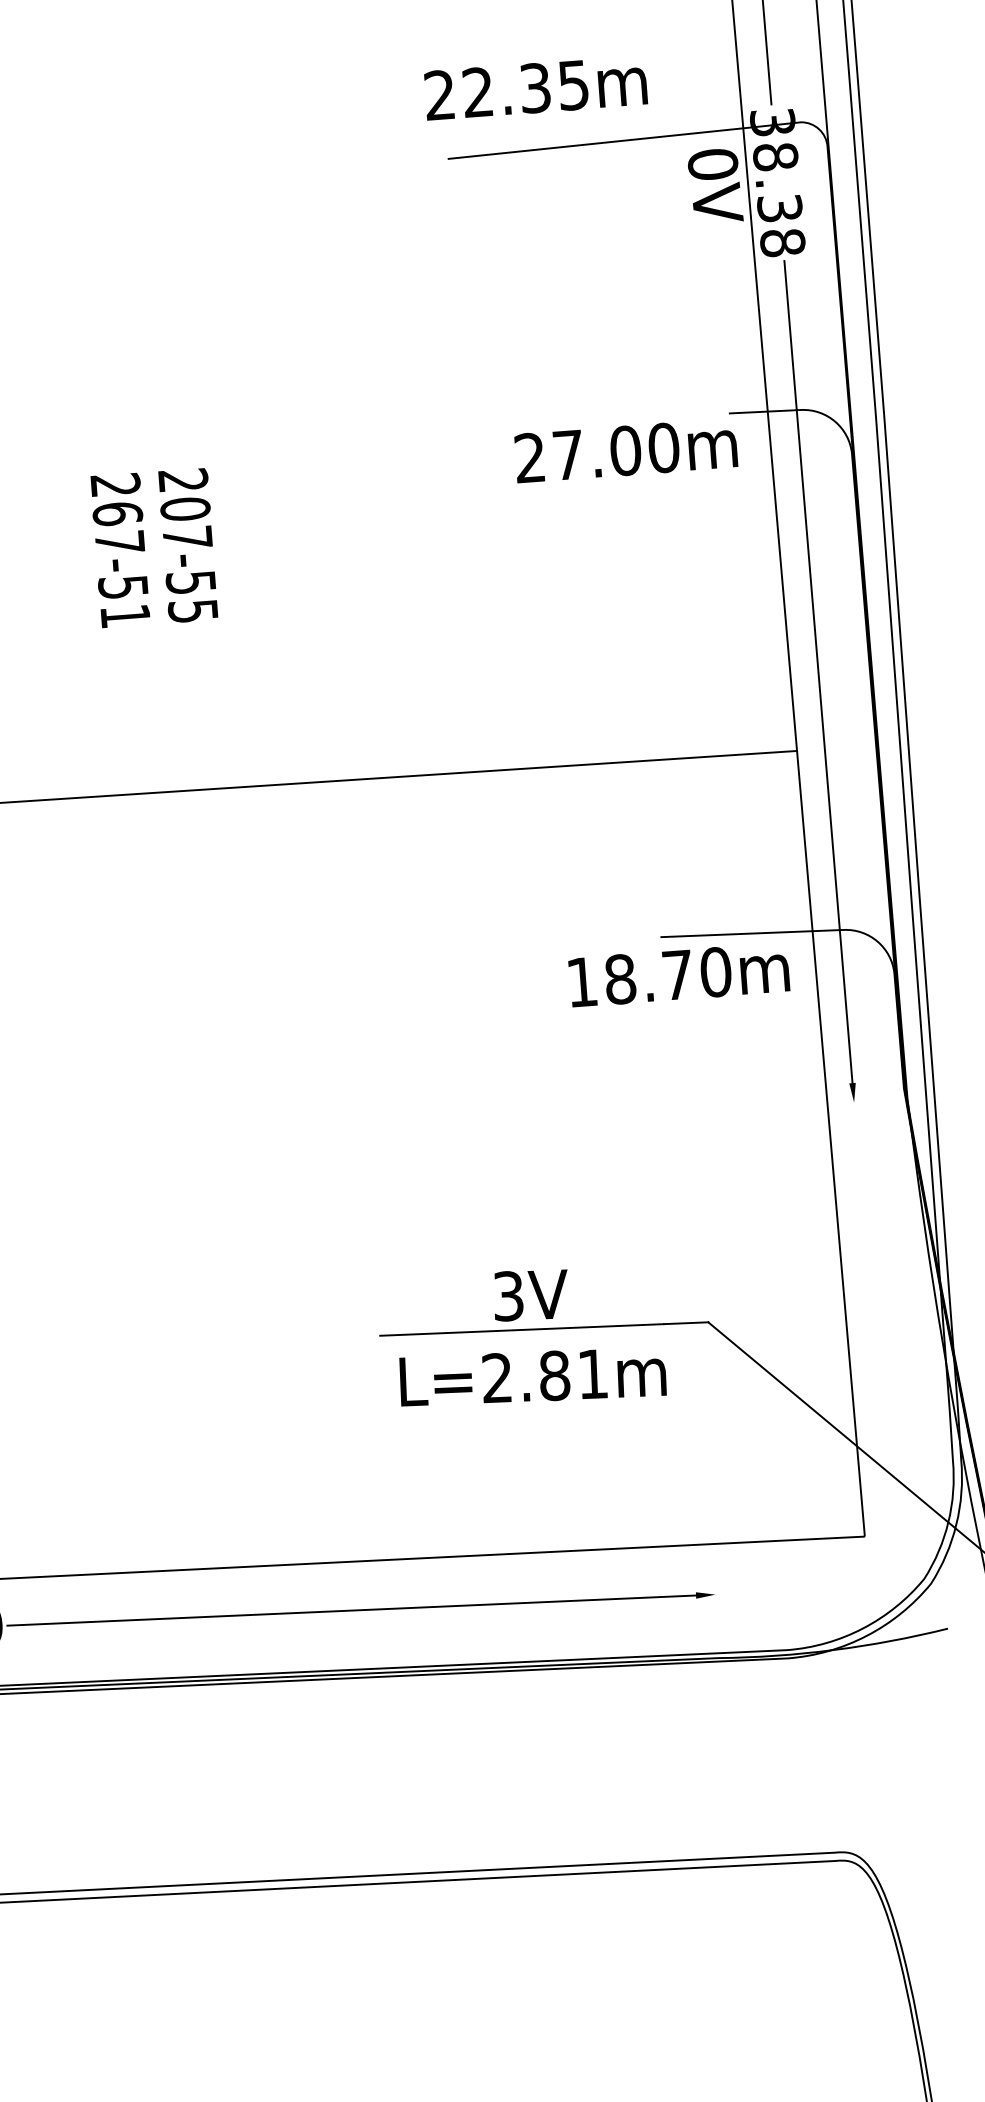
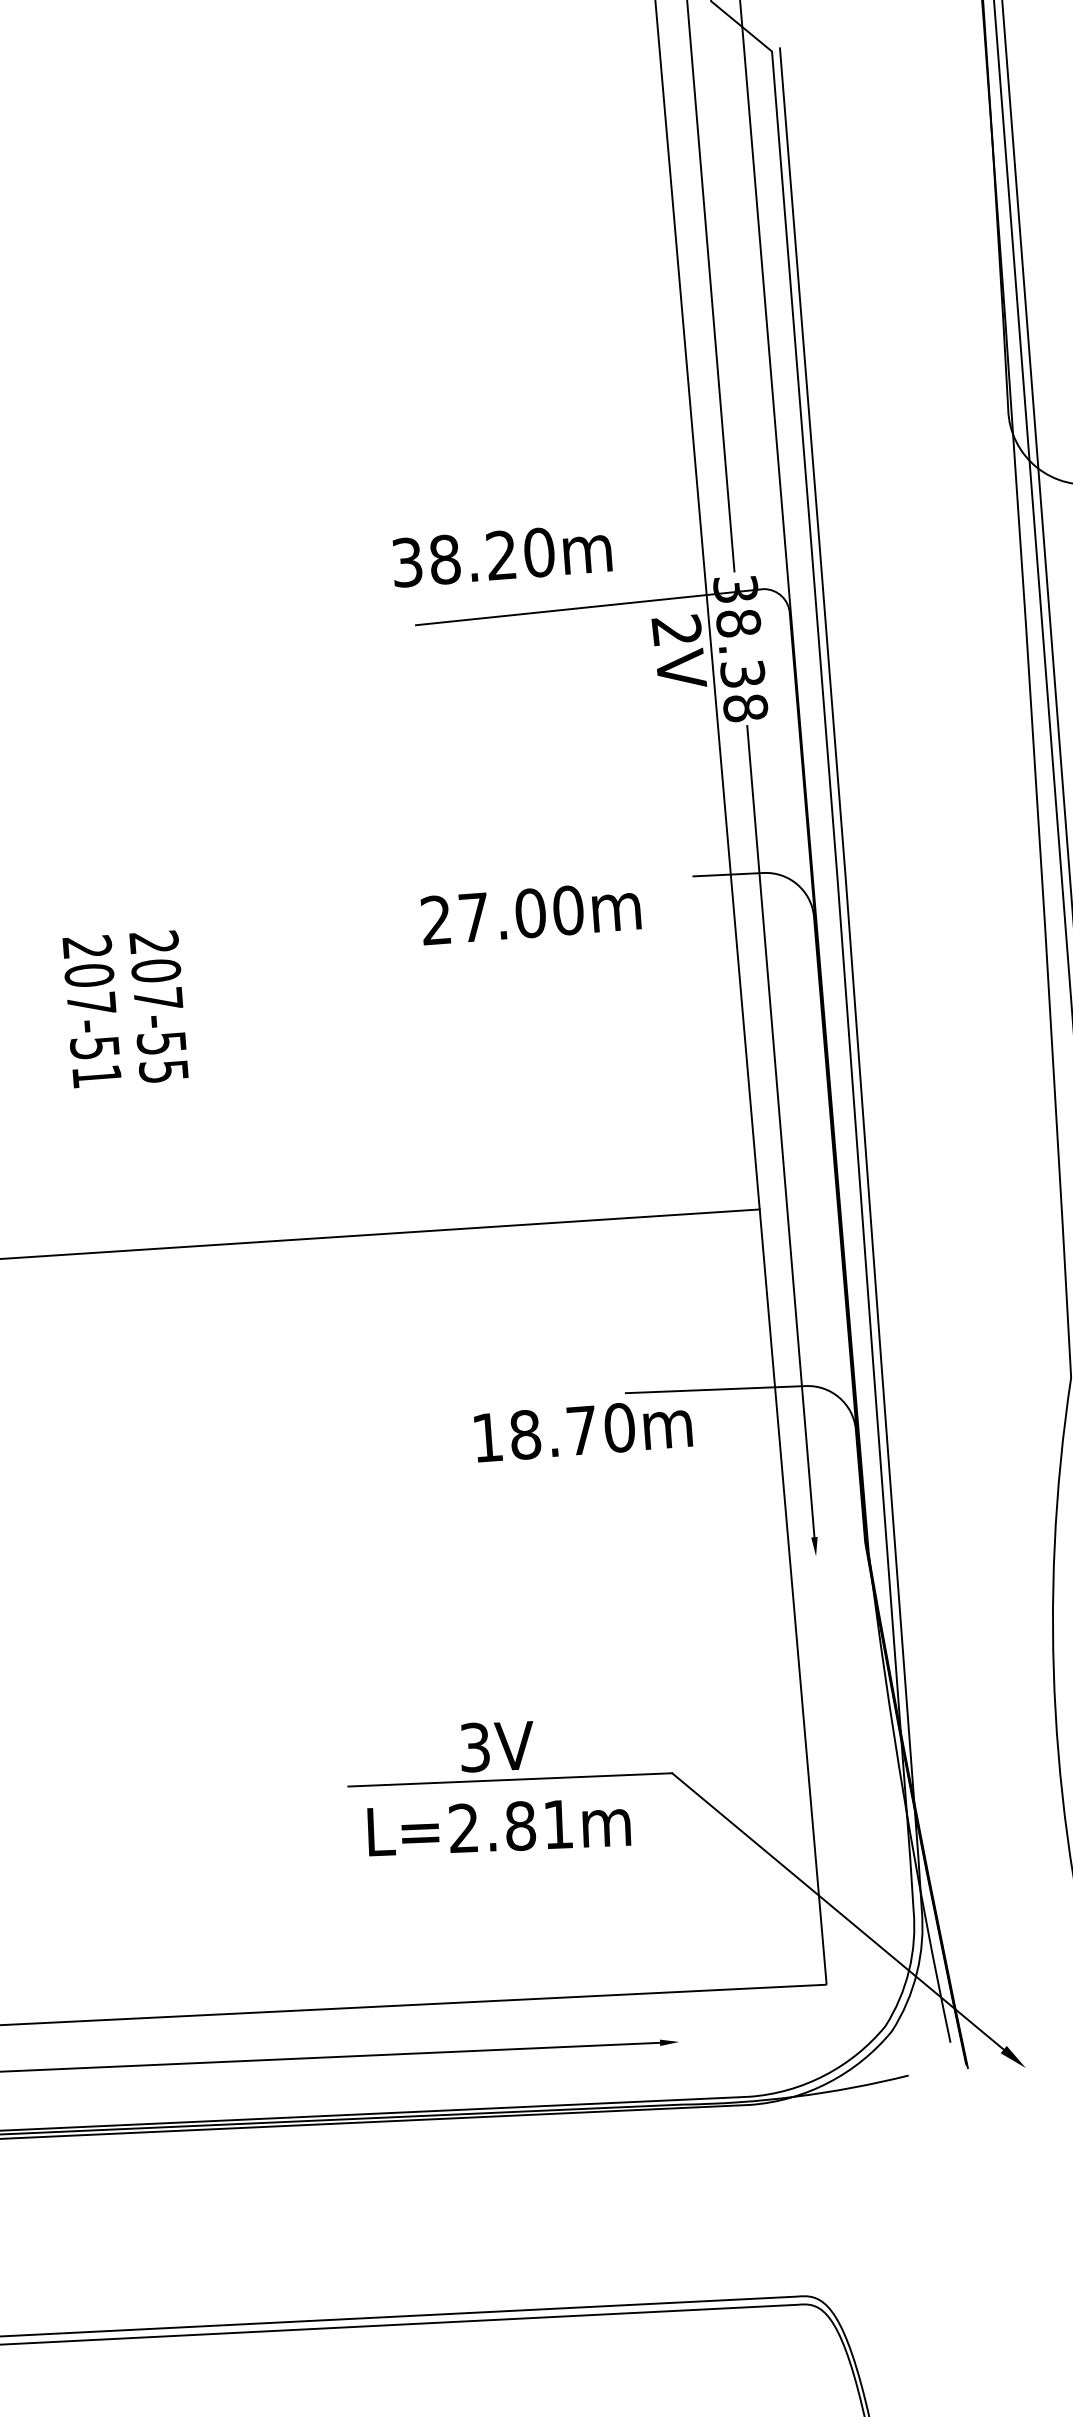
text: (505, 90) -> (472, 557), 22.35m -> 38.20m
text: (712, 164) -> (676, 630), 0V -> 2V
text: (625, 453) -> (530, 915), moved
text: (117, 513) -> (89, 975), 267-51 -> 207-51
text: (679, 976) -> (583, 1432), moved

